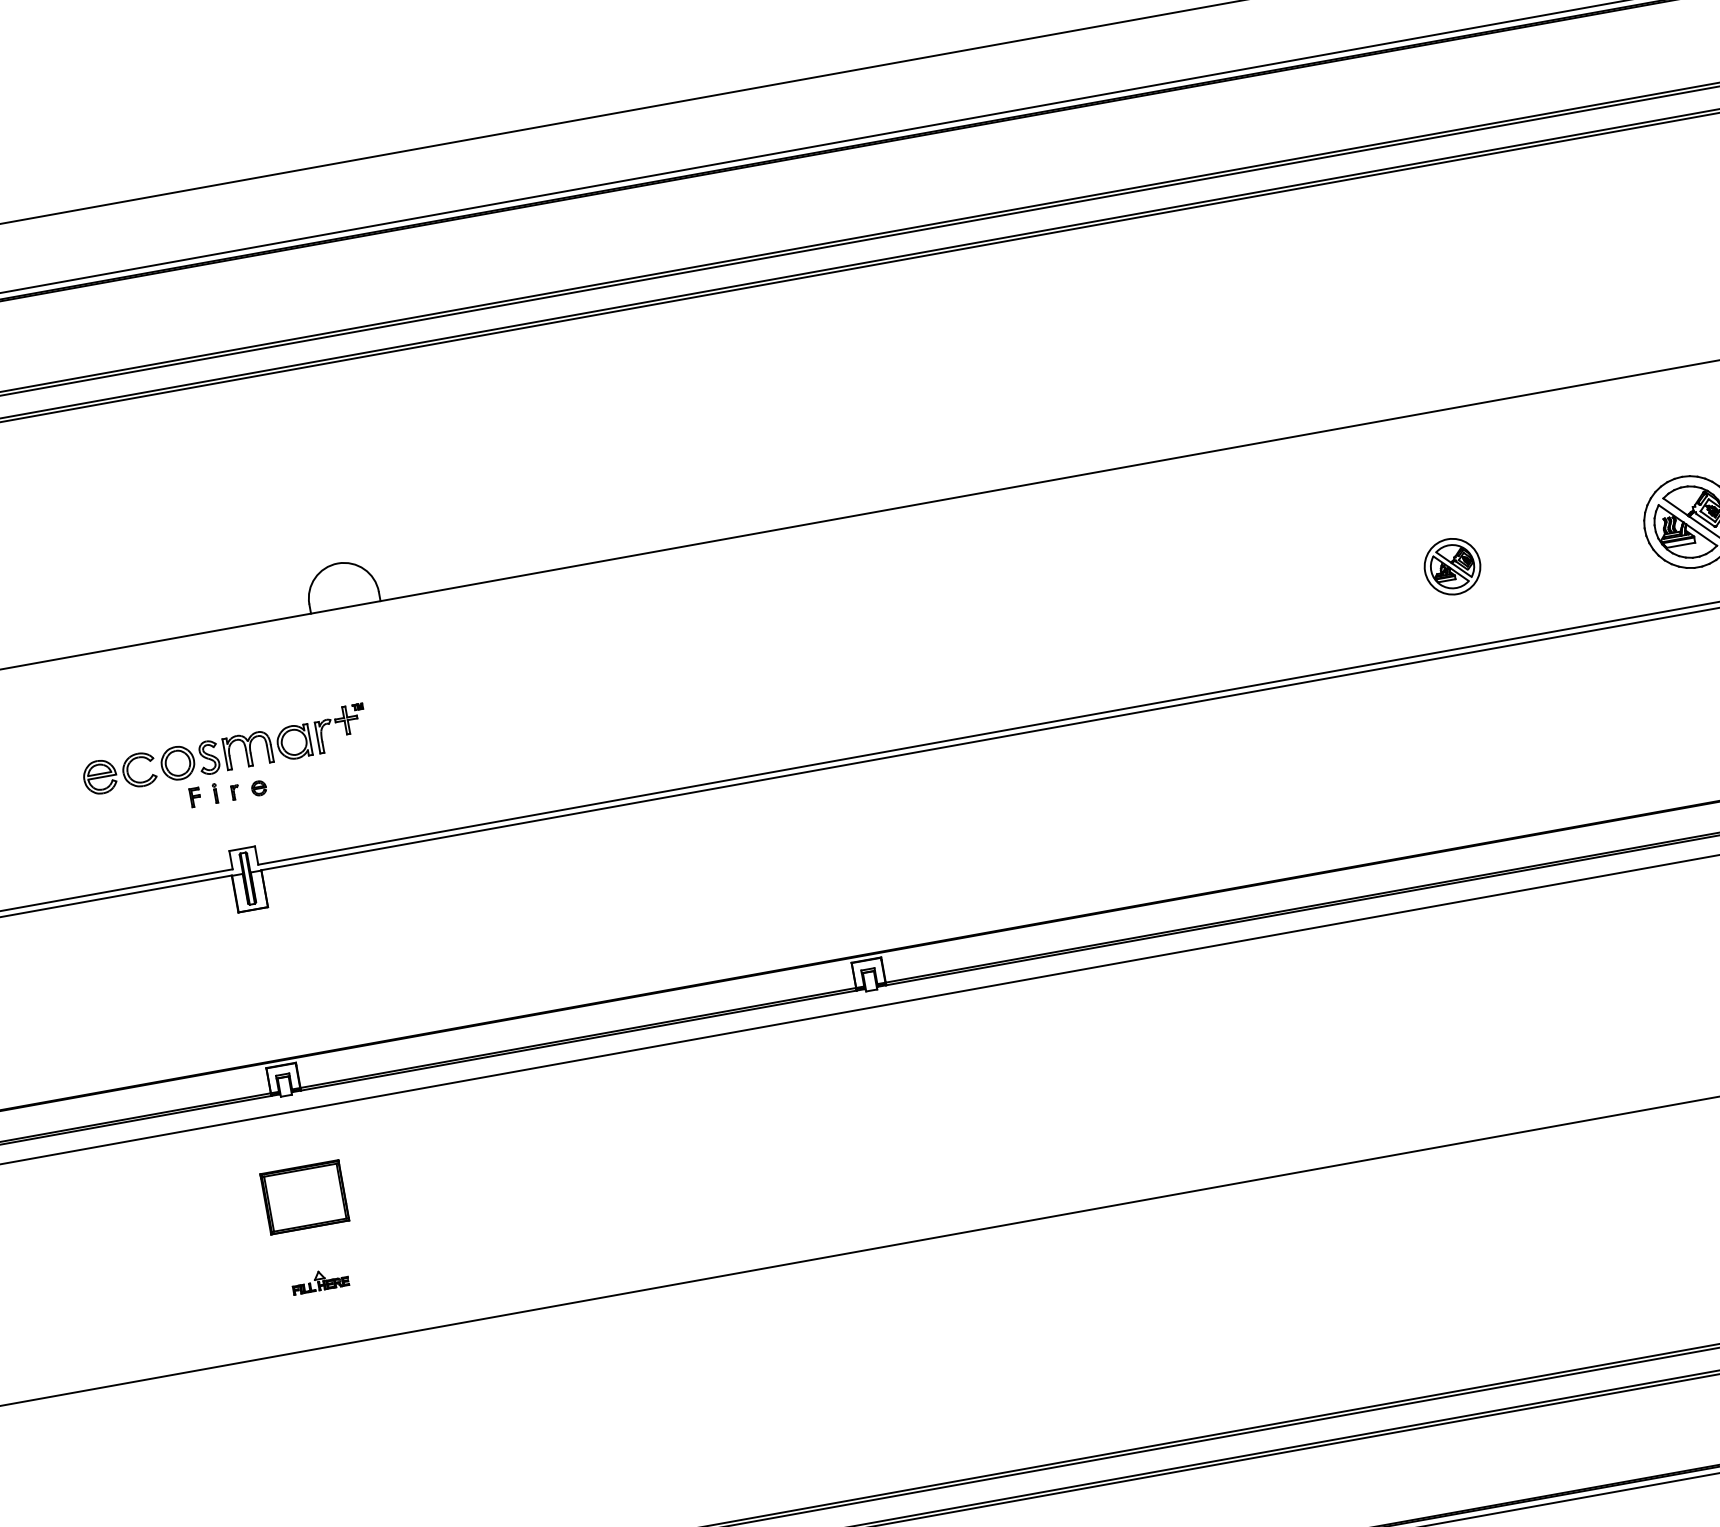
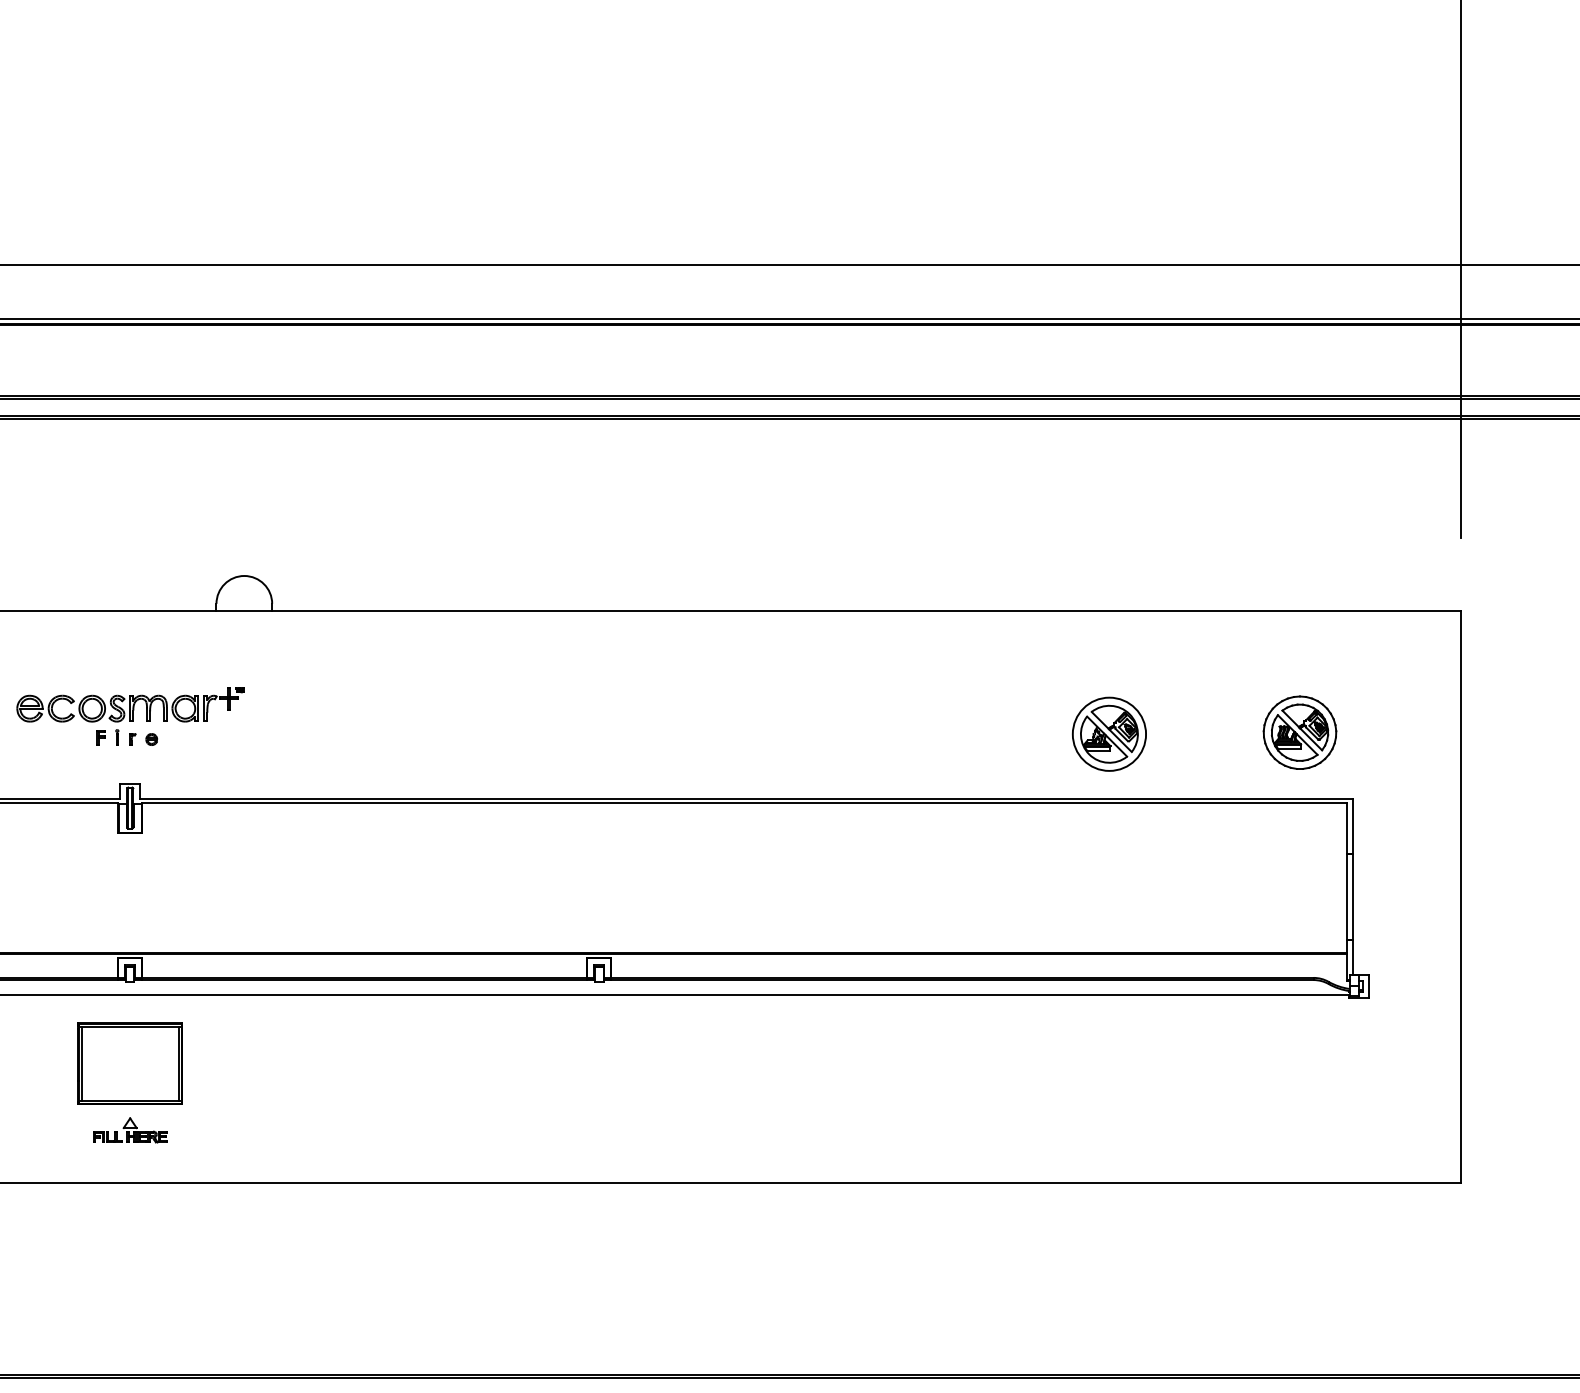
part: (1451, 566) -> (1108, 733), size x1.67
part: (304, 1197) -> (129, 1063), size x1.67
part: (320, 1280) -> (130, 1130), size x1.67

